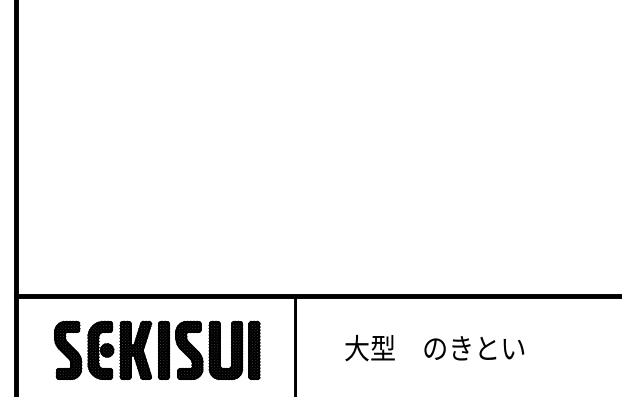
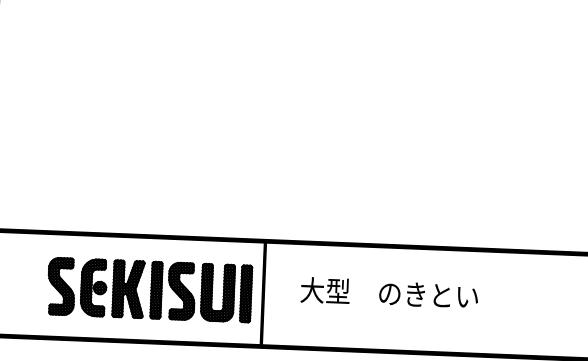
text: (434, 347) -> (389, 292), moved
part: (157, 349) -> (150, 289), moved

